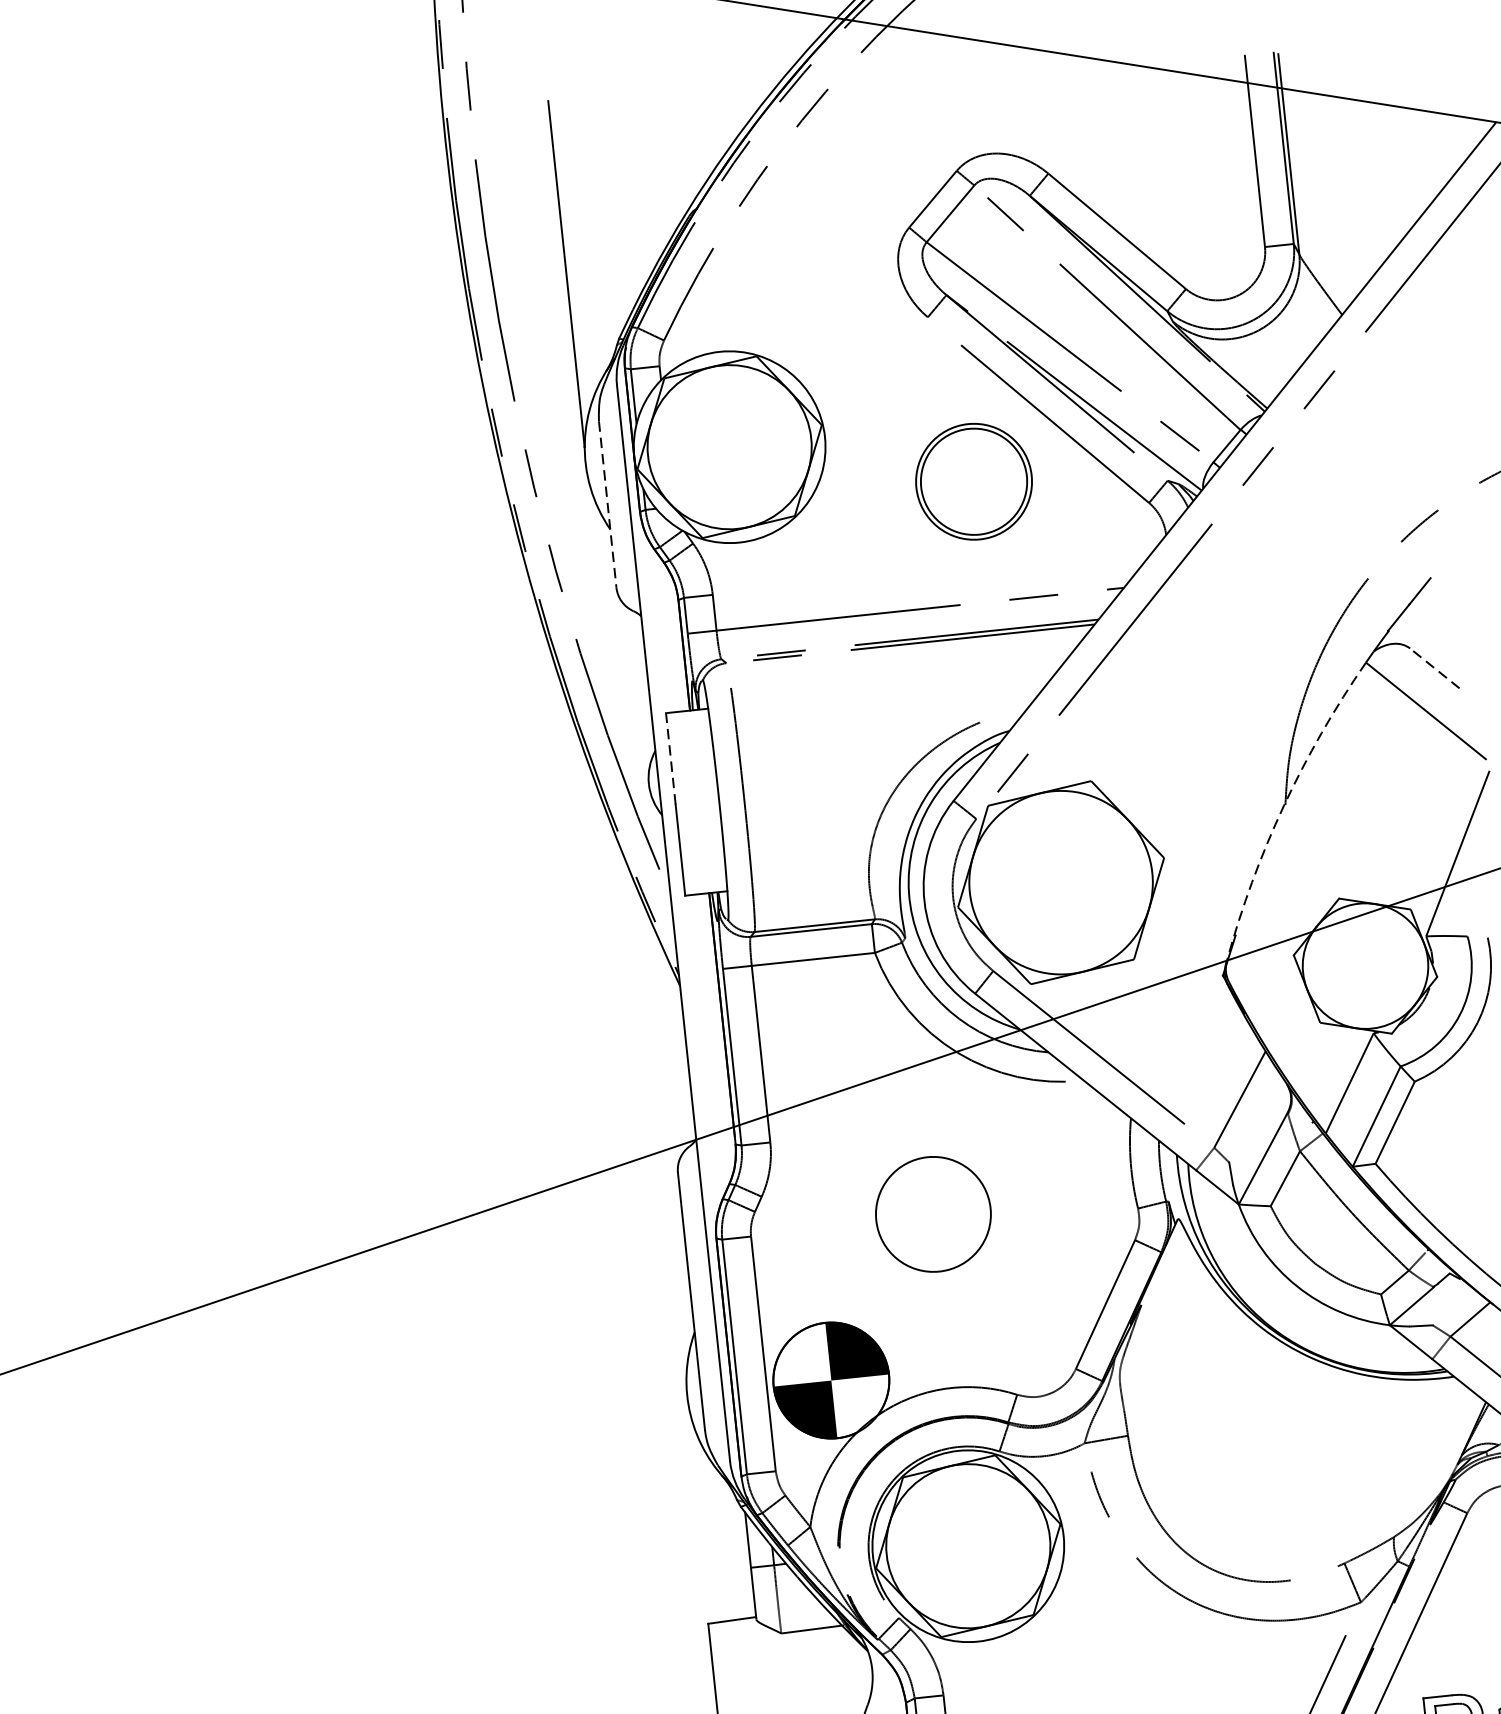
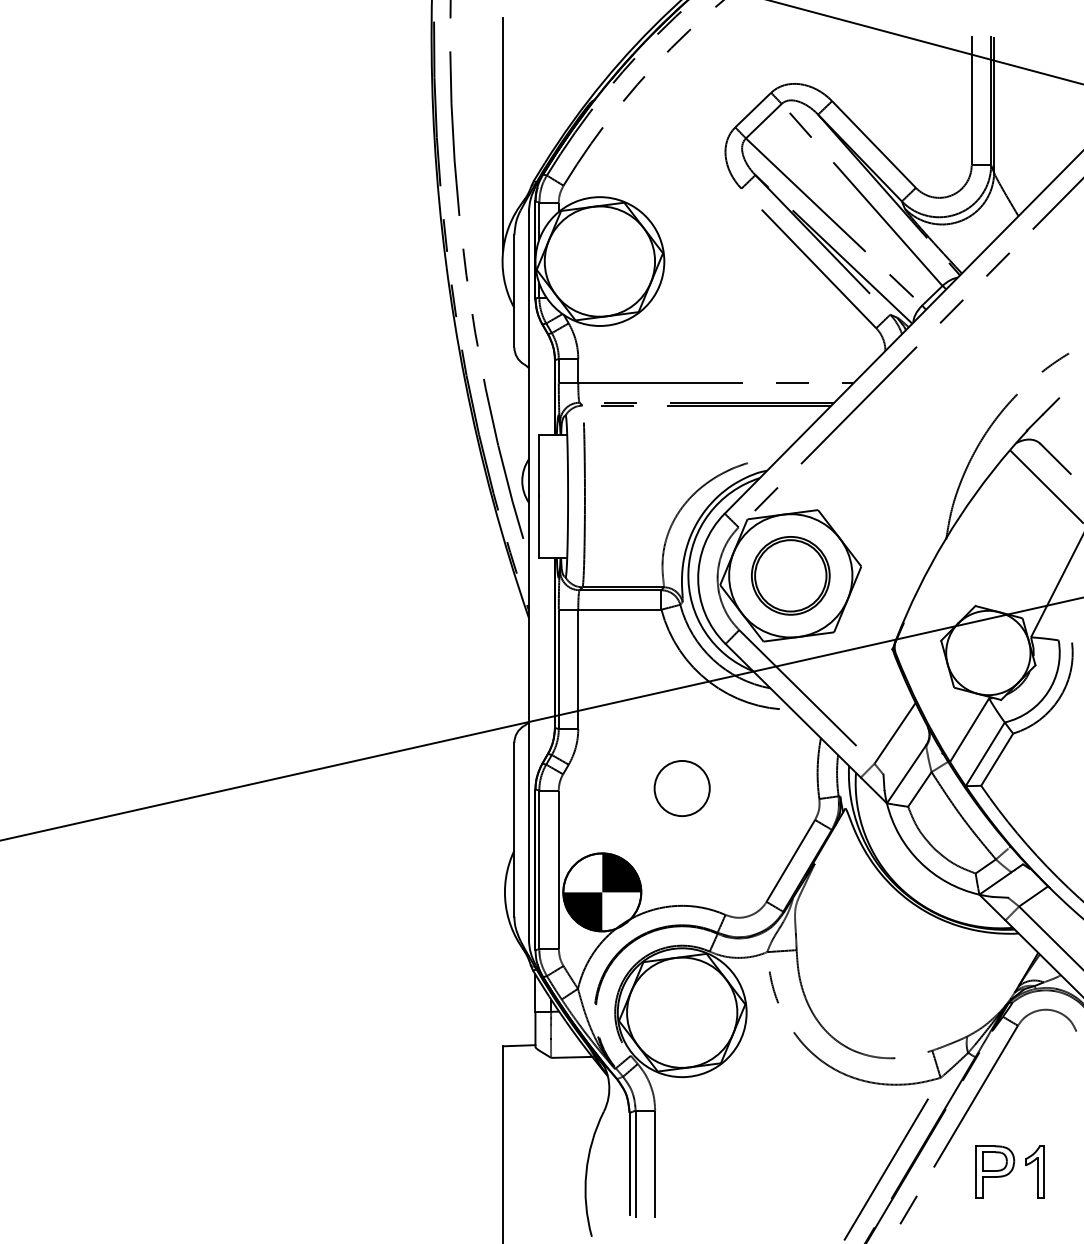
part: (973, 481) -> (790, 575), moved
line: (607, 504) -> (514, 291), dashed -> solid
line: (1434, 667) -> (1055, 458), dashed -> solid
line: (670, 758) -> (538, 465), dashed -> solid
arc: (1284, 806) -> (945, 540), dashed -> solid
circle: (932, 1214) -> (681, 788), size x0.71

